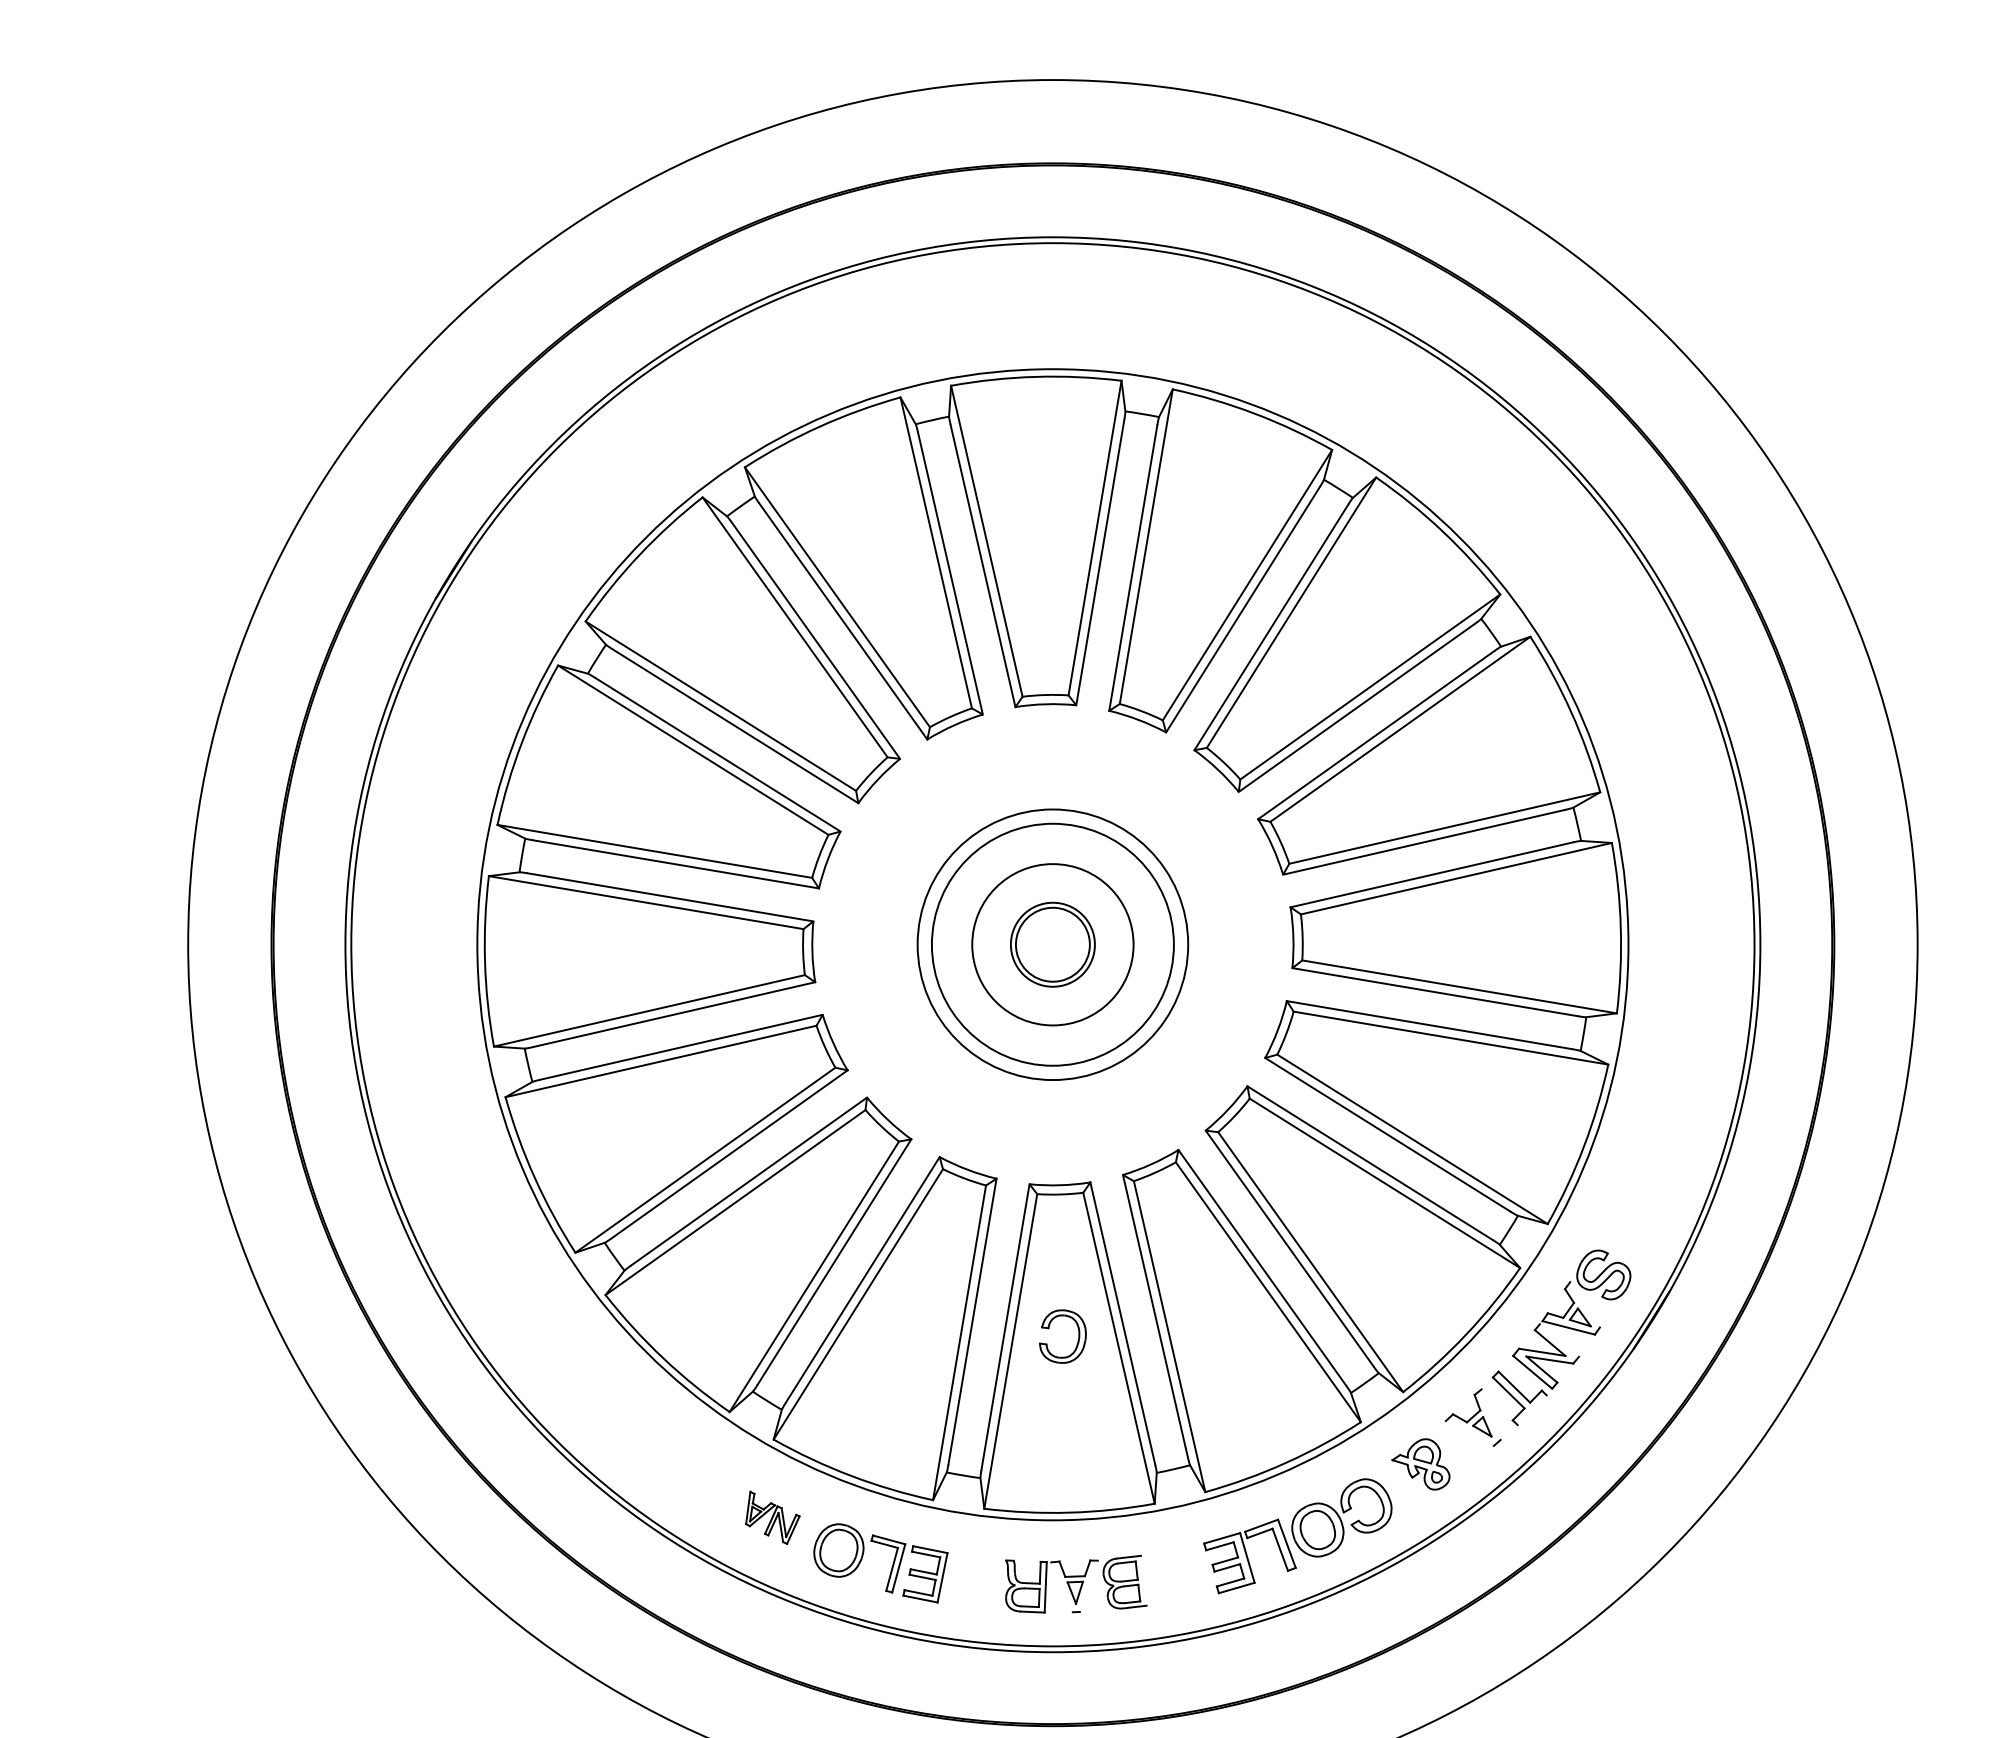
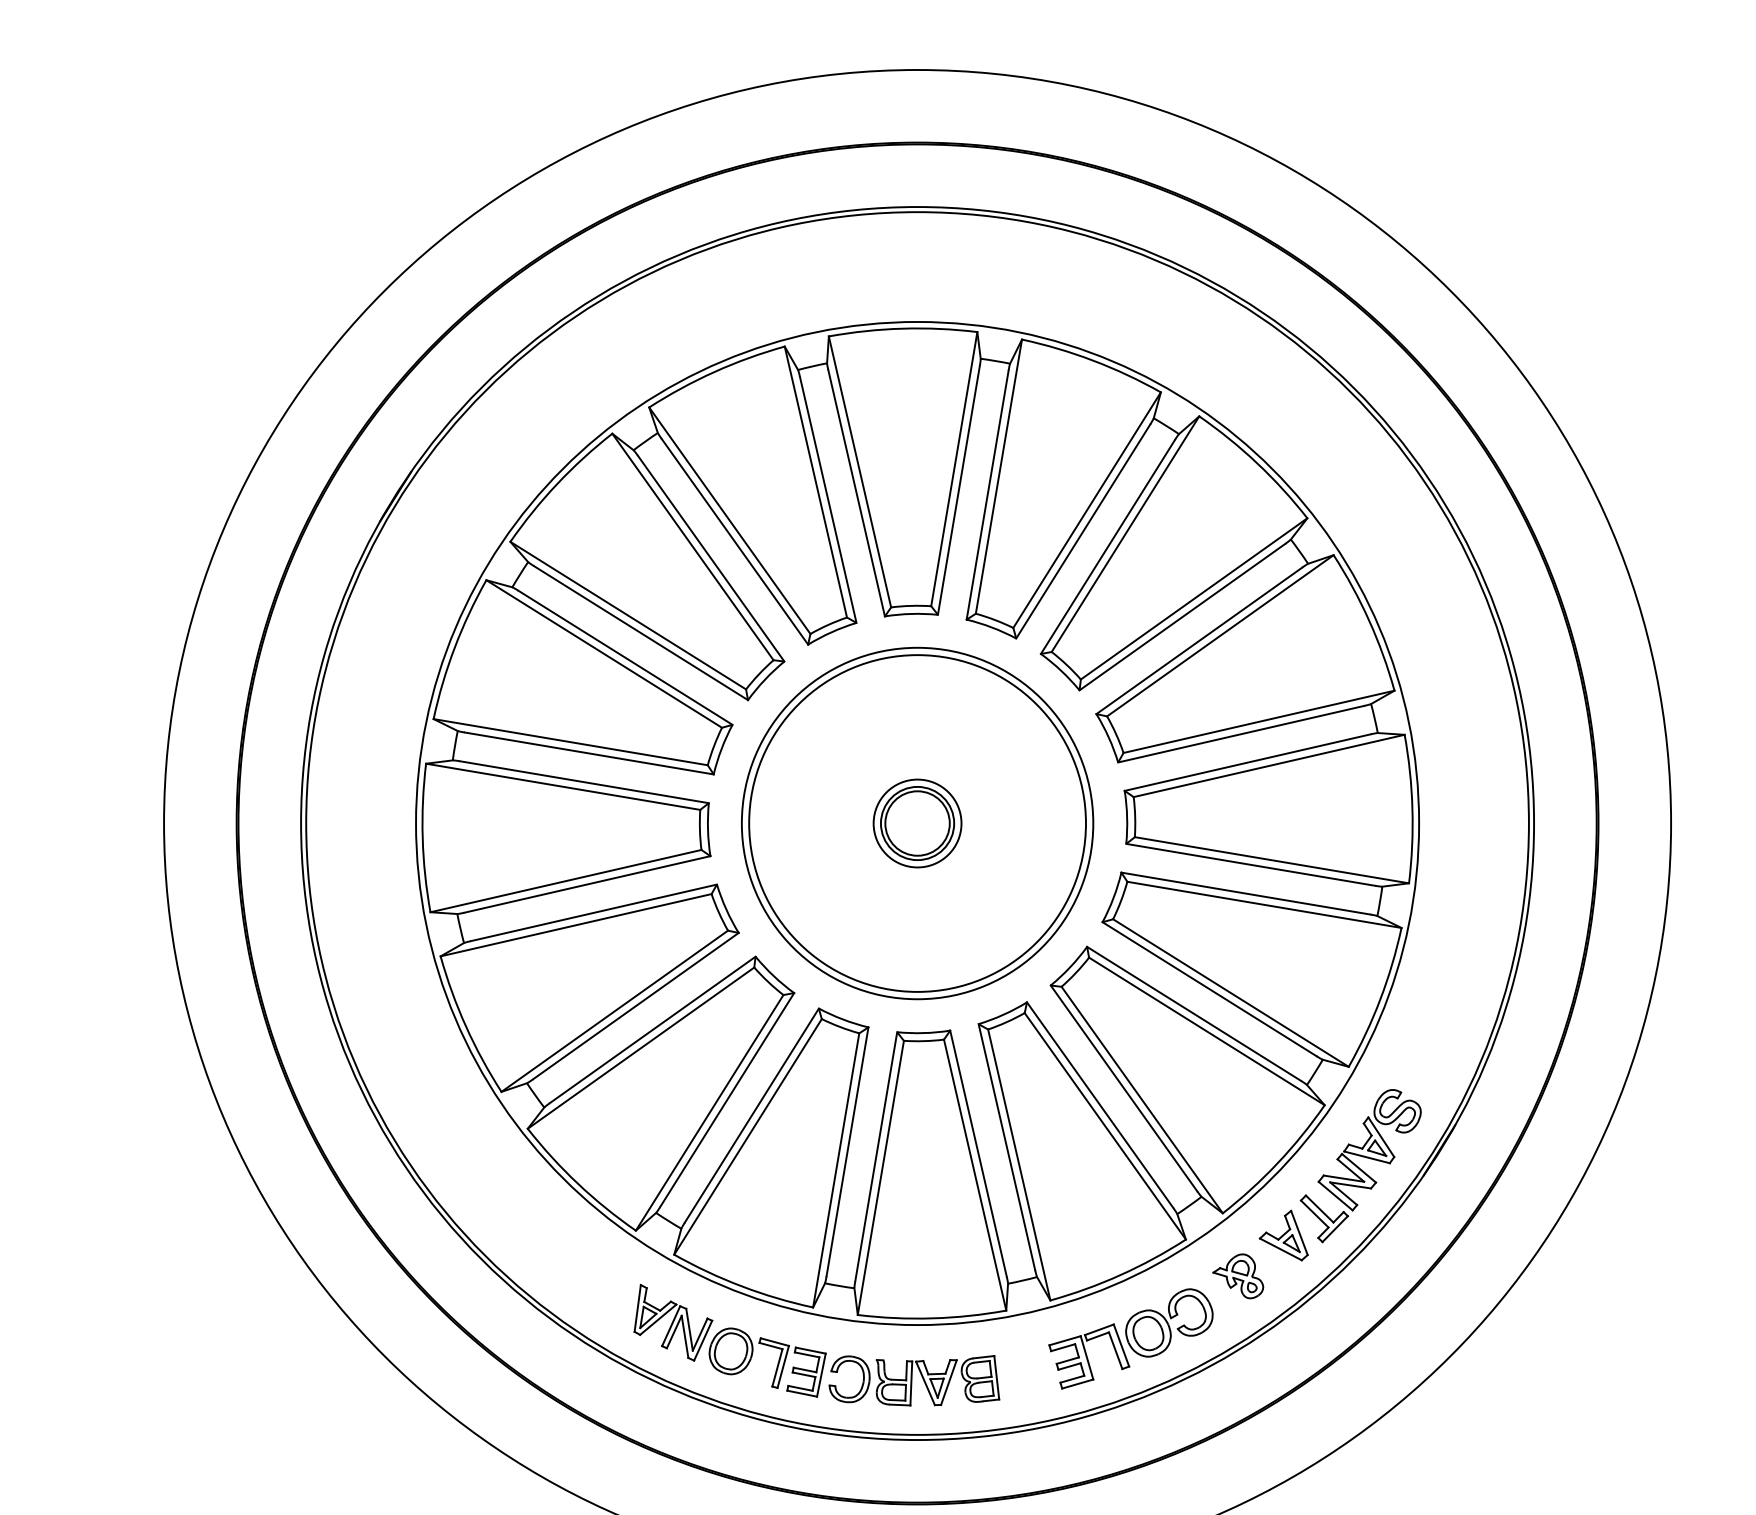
circle: (1052, 944) -> (917, 823), size x0.62
circle: (1052, 944) -> (917, 823), size x1.43
circle: (1052, 944) -> (917, 823), size x1.67
line: (1584, 1304) -> (1380, 1136), added
part: (1049, 1328) -> (837, 1372), moved
line: (1559, 1340) -> (1359, 1168), added
line: (1531, 1410) -> (1334, 1229), added
line: (1490, 1414) -> (1298, 1232), added
line: (1469, 1433) -> (1280, 1249), added
part: (772, 1517) -> (673, 1322), size x1.67
line: (1143, 1580) -> (996, 1377), added
line: (1088, 1585) -> (948, 1381), added
line: (1061, 1587) -> (925, 1383), added

